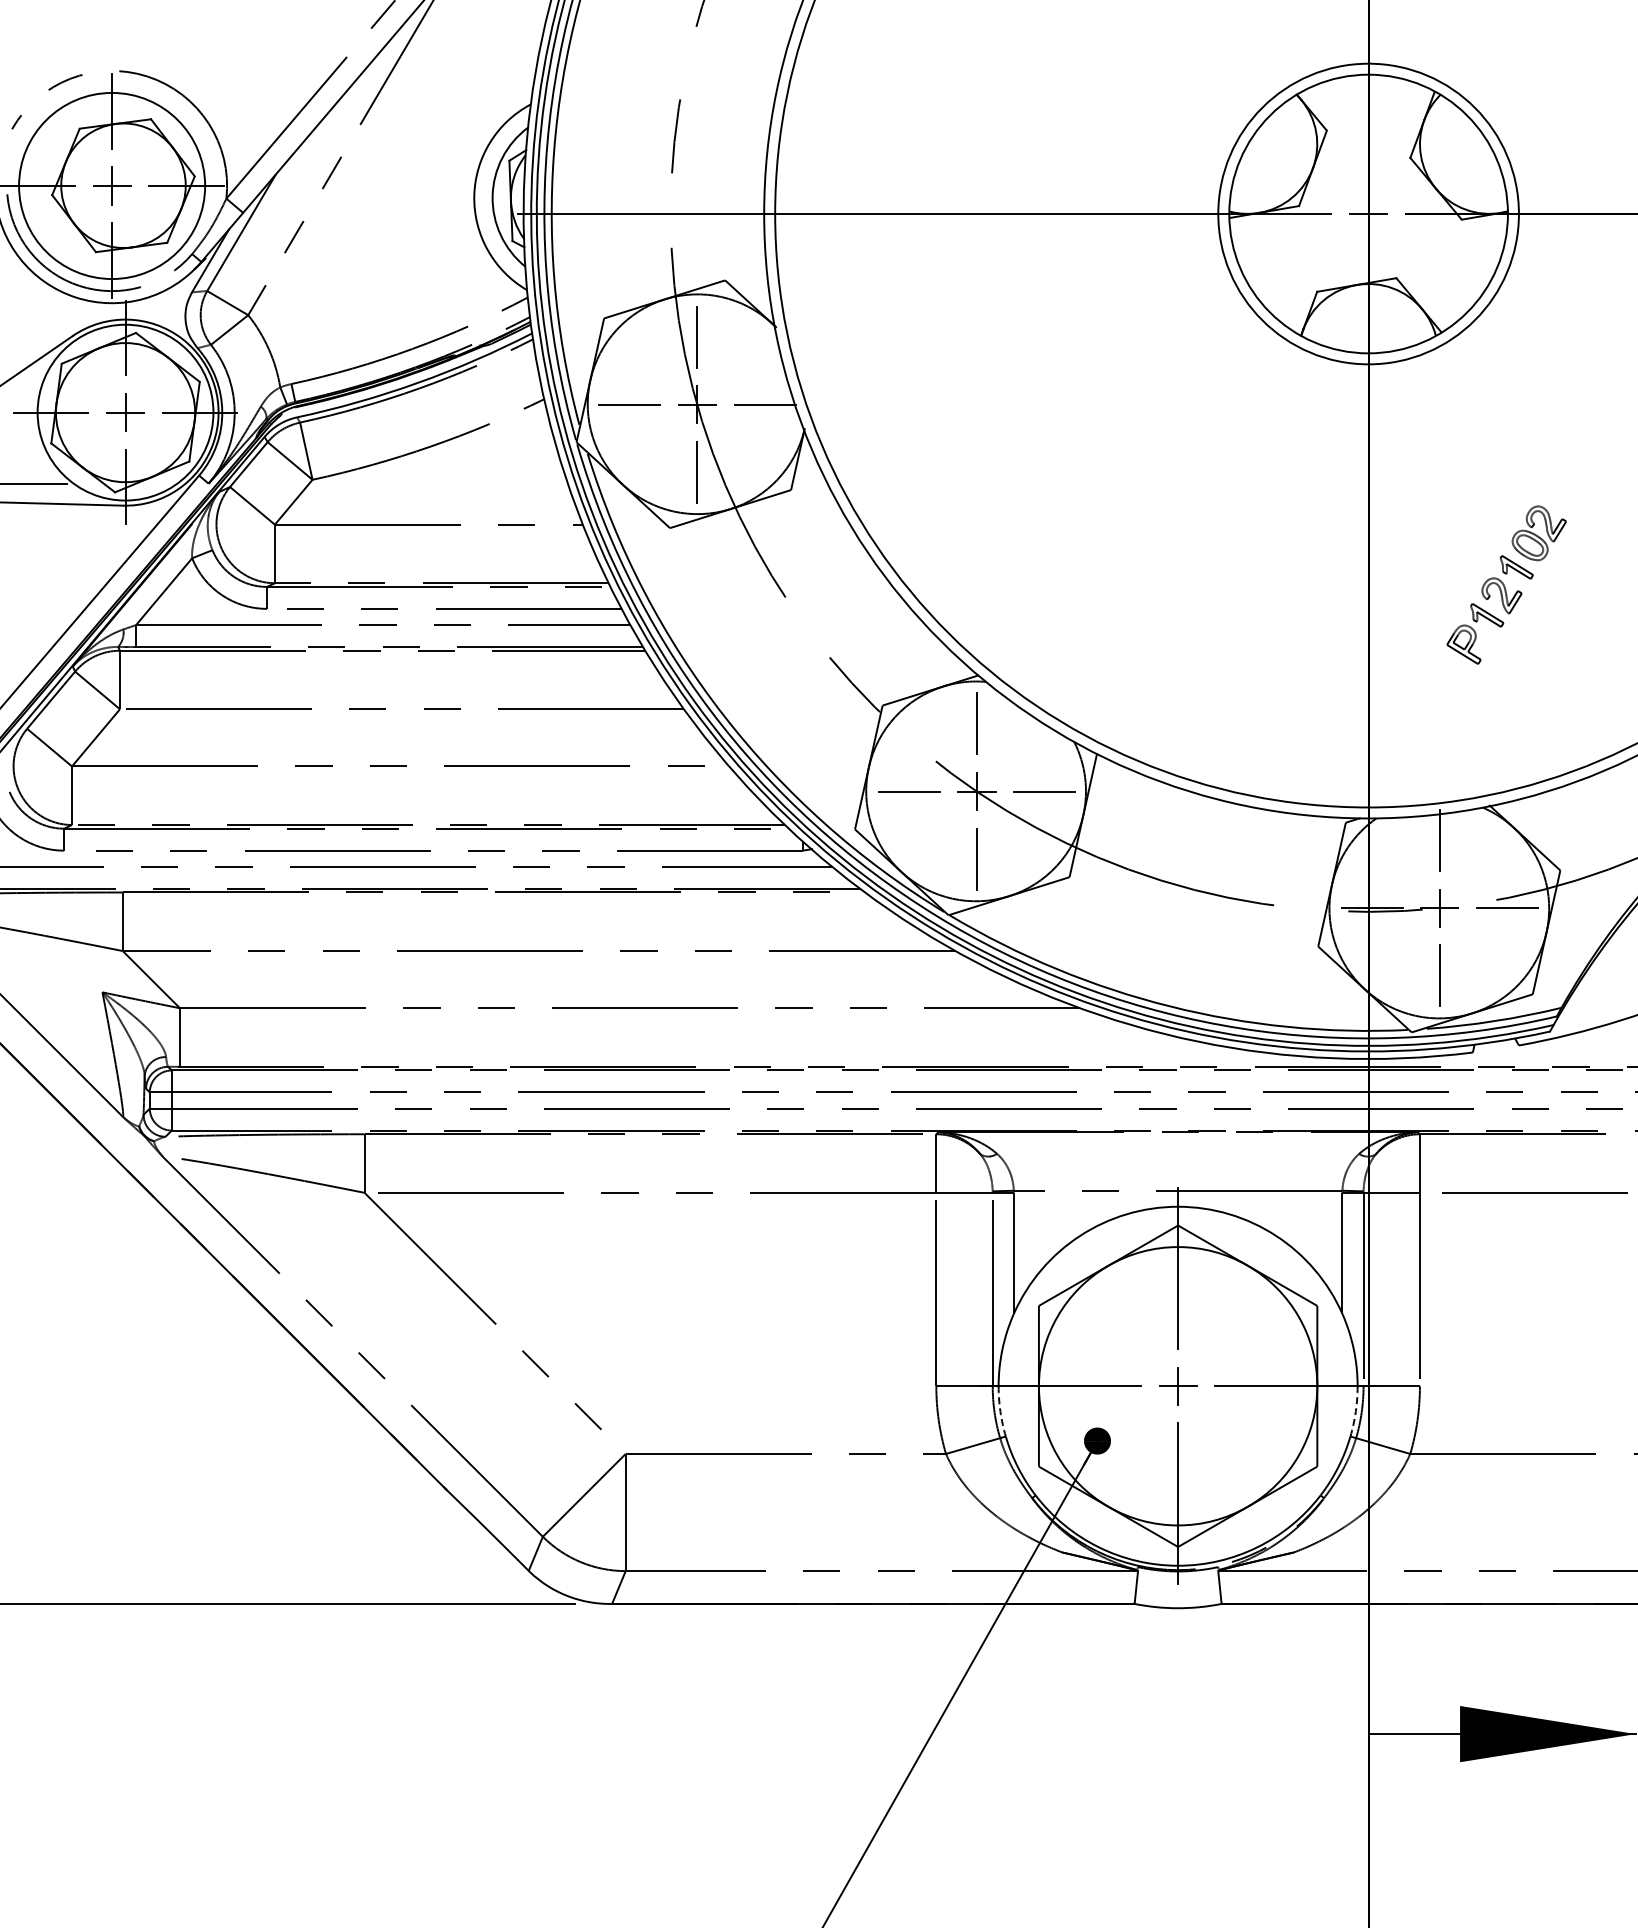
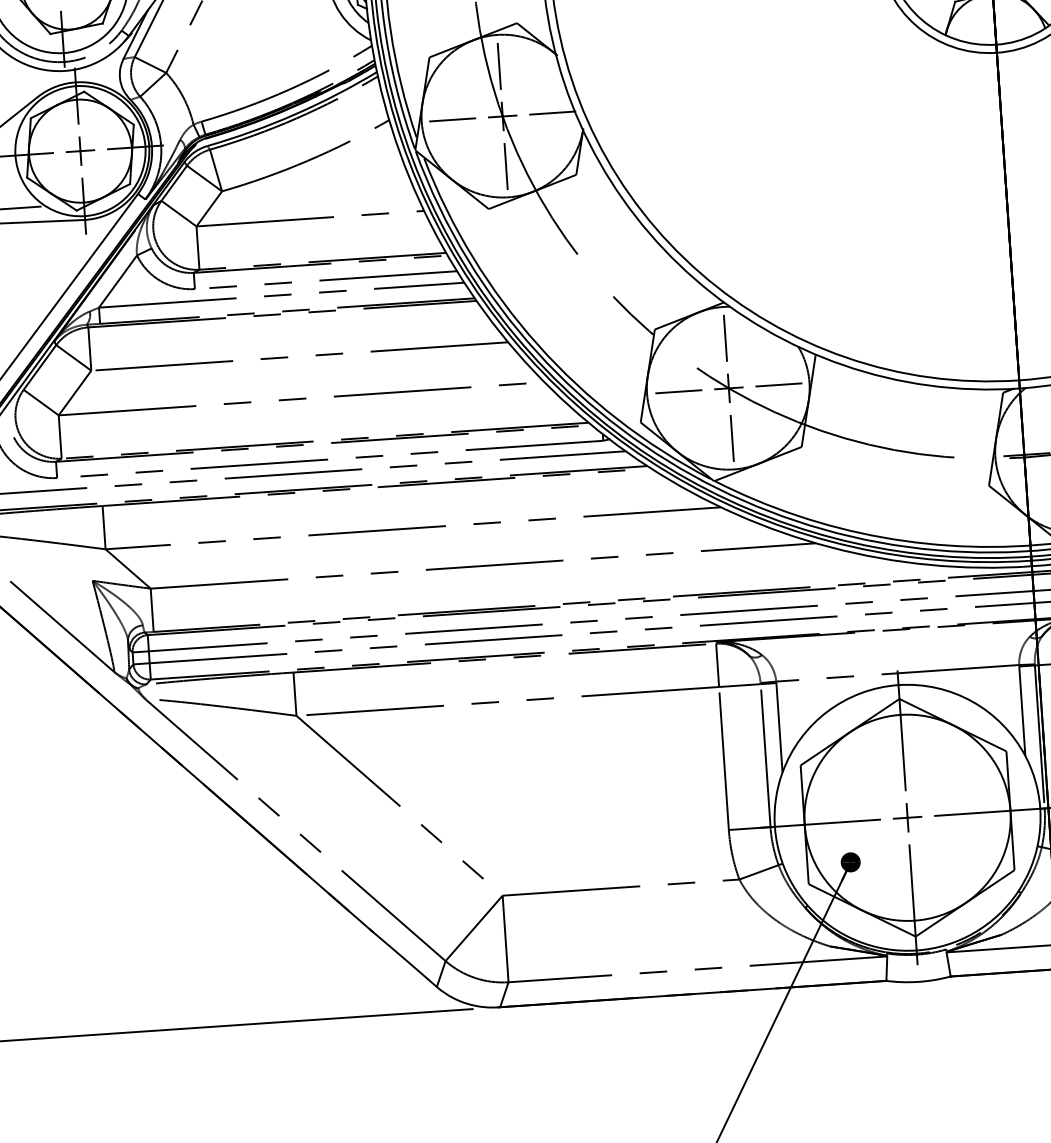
arc: (1000, 1411) -> (777, 845), dashed -> solid
arc: (1355, 1411) -> (1039, 827), dashed -> solid

